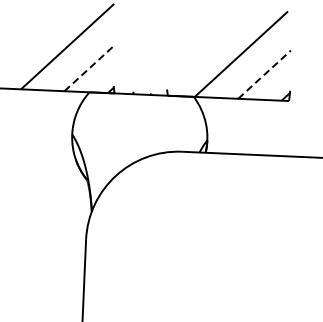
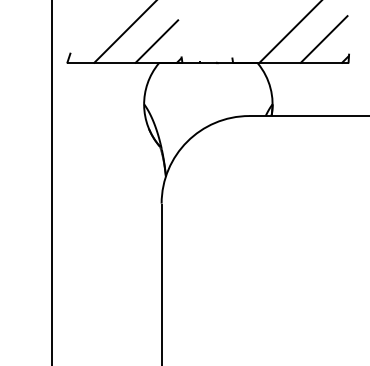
line: (89, 69) -> (157, 41), dashed -> solid
line: (264, 74) -> (324, 39), dashed -> solid

